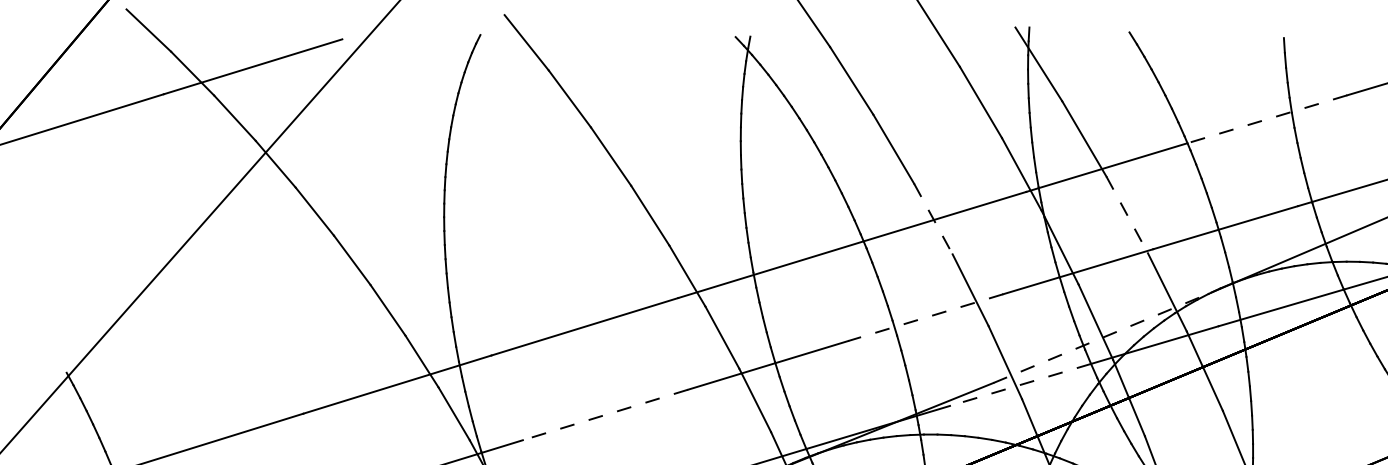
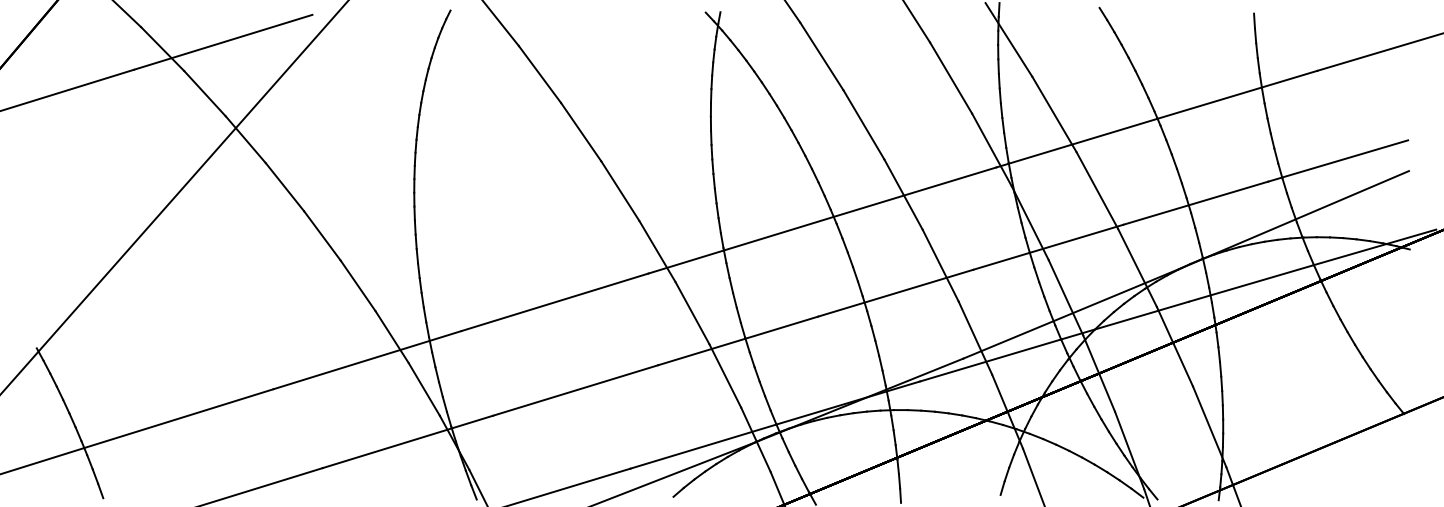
line: (1267, 118) -> (1237, 94), dashed -> solid
line: (1127, 214) -> (1097, 190), dashed -> solid
line: (933, 219) -> (903, 195), dashed -> solid
line: (925, 317) -> (895, 293), dashed -> solid
line: (1103, 337) -> (1073, 313), dashed -> solid
line: (1020, 384) -> (990, 360), dashed -> solid
line: (605, 414) -> (575, 390), dashed -> solid

